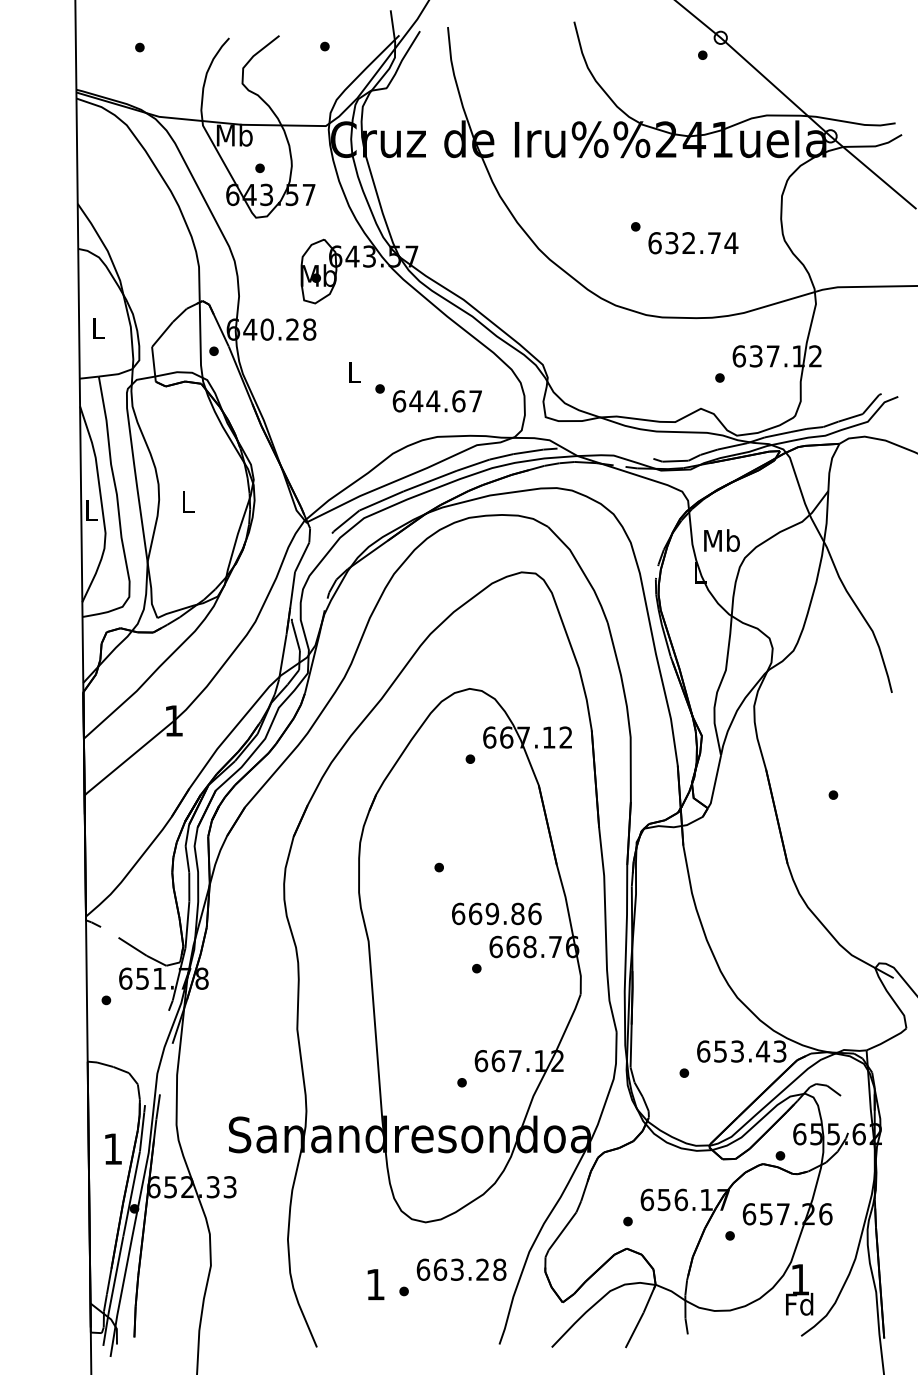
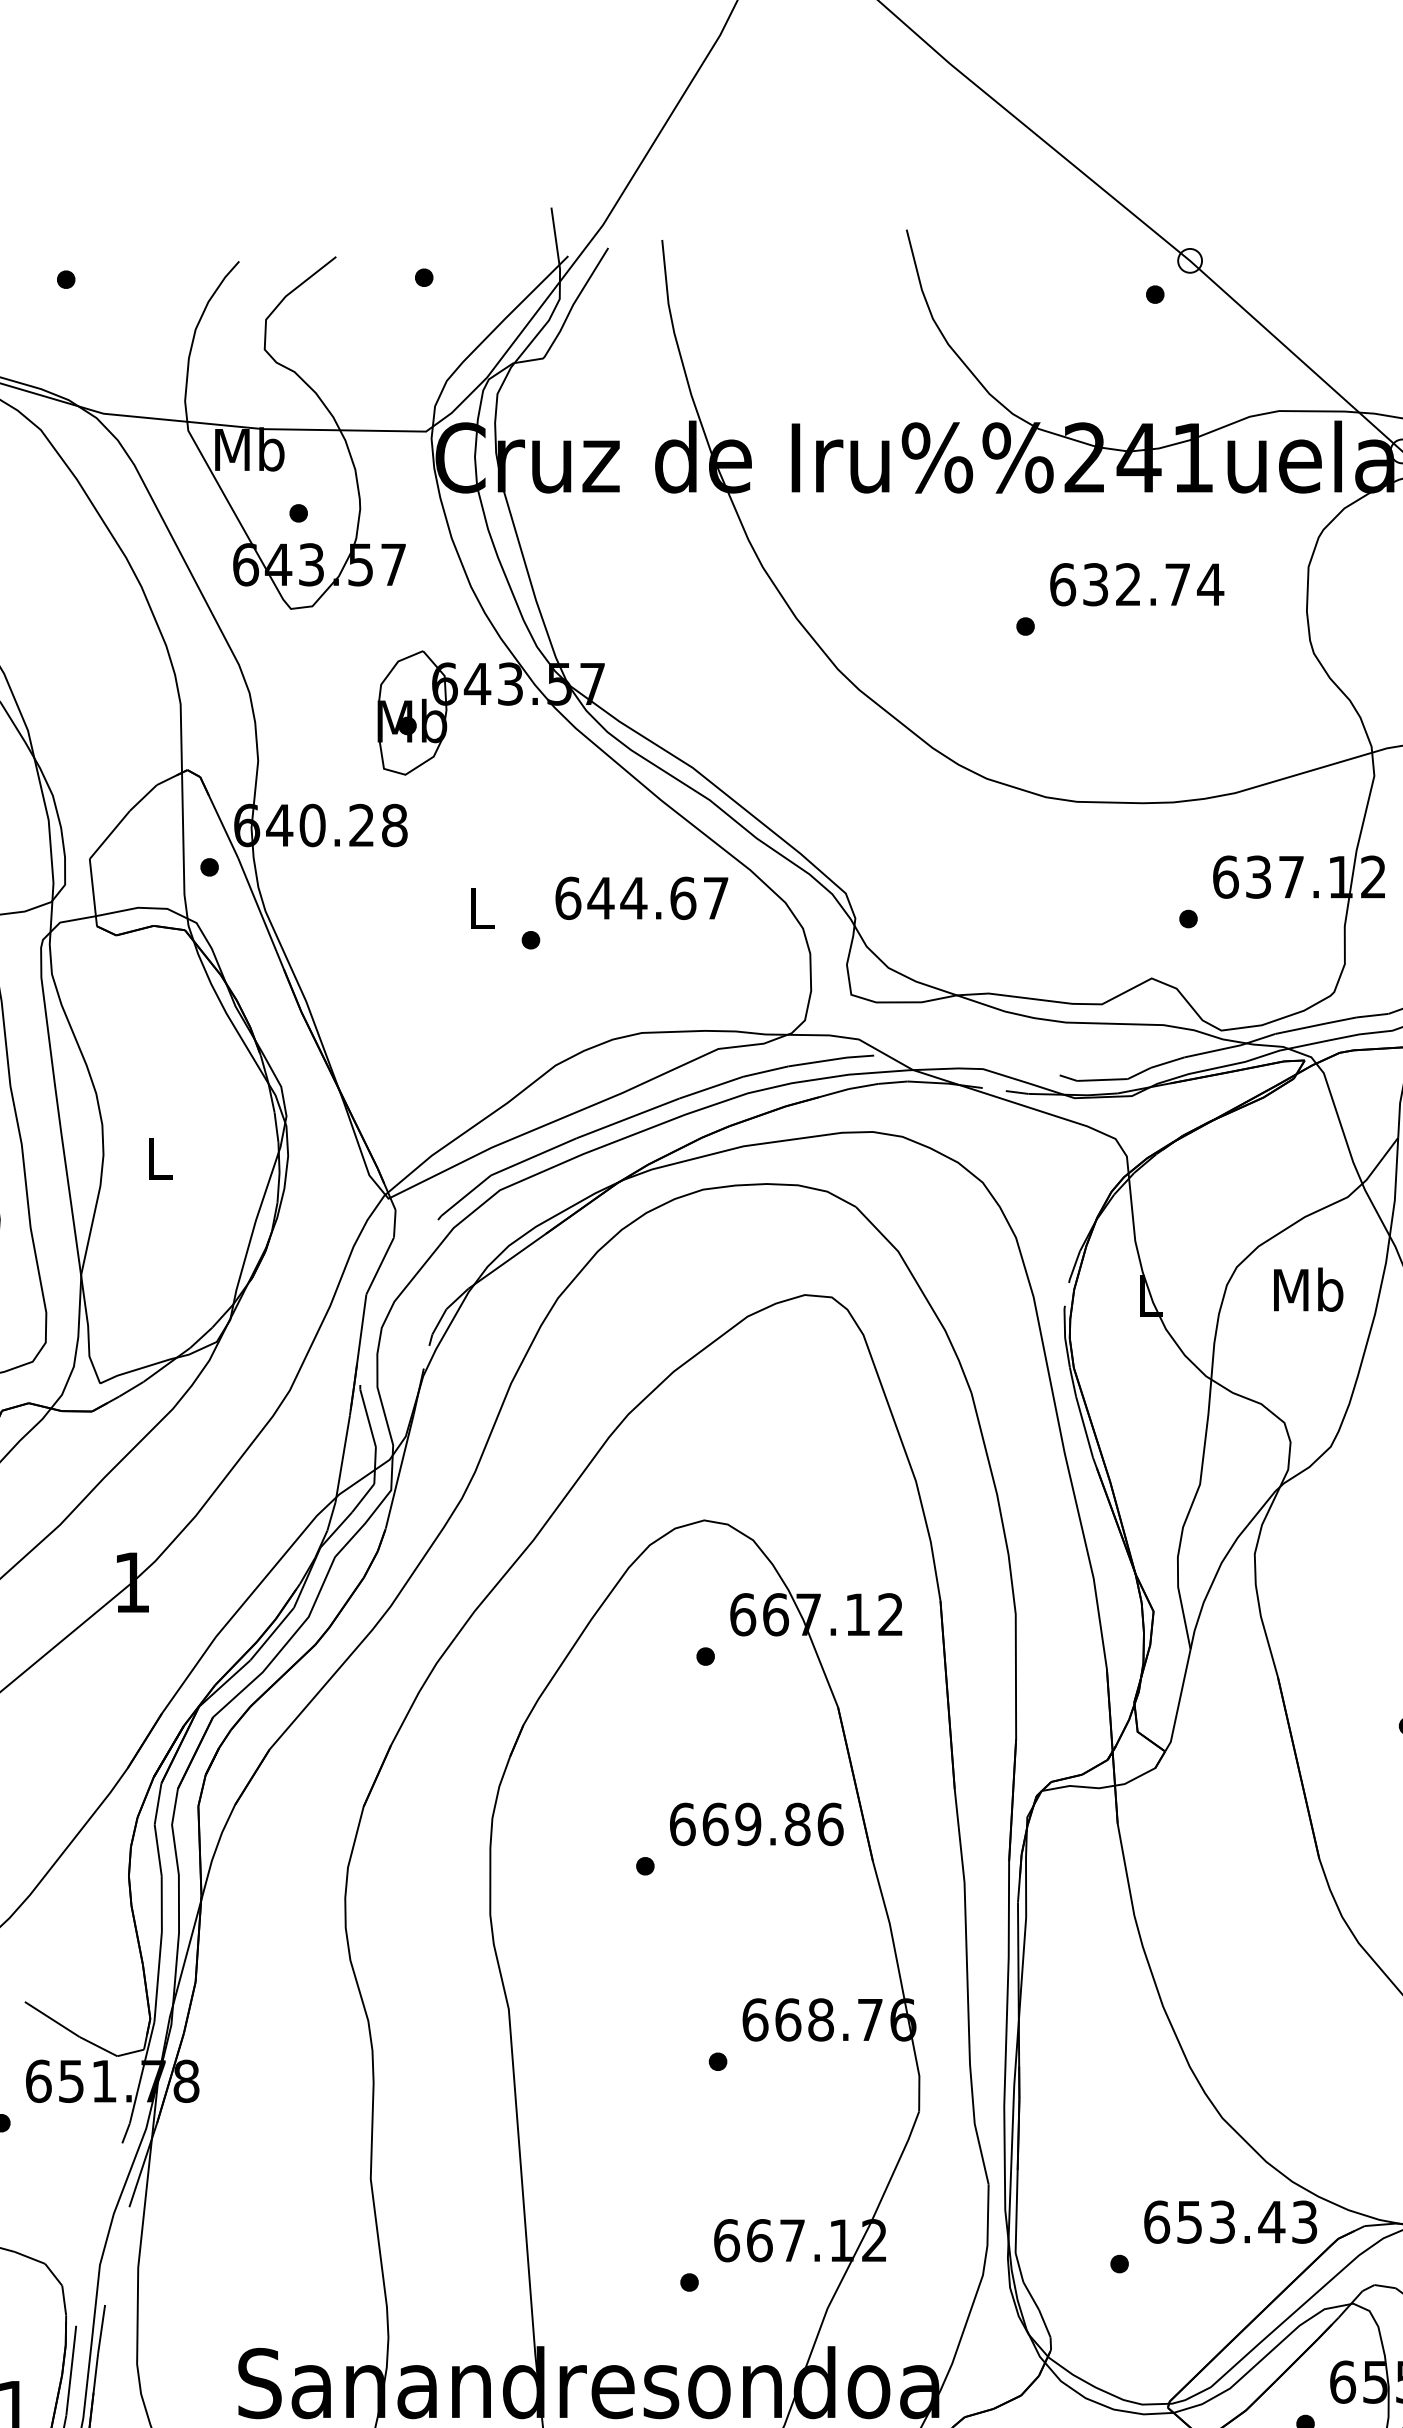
text: (693, 243) -> (1137, 585), moved
text: (436, 401) -> (640, 898), moved
text: (721, 540) -> (1307, 1289), moved
text: (496, 913) -> (756, 1823), moved

